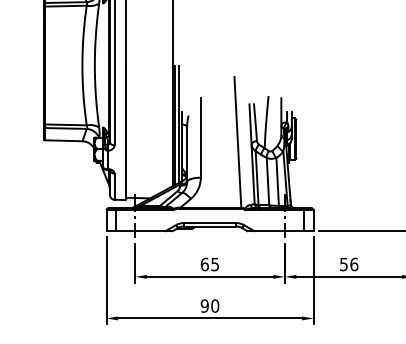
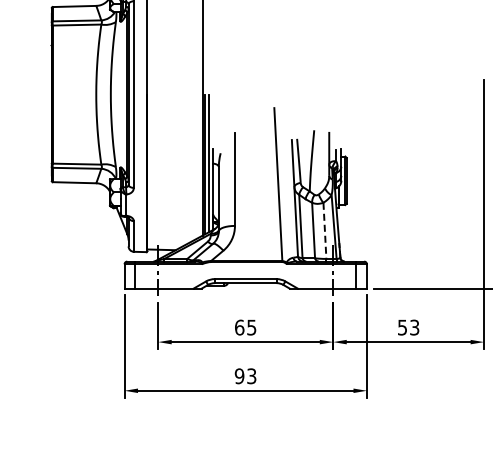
line: (277, 182) -> (324, 231), solid -> dashed
text: (354, 264) -> (414, 327), 56 -> 53
text: (214, 306) -> (251, 376), 90 -> 93

